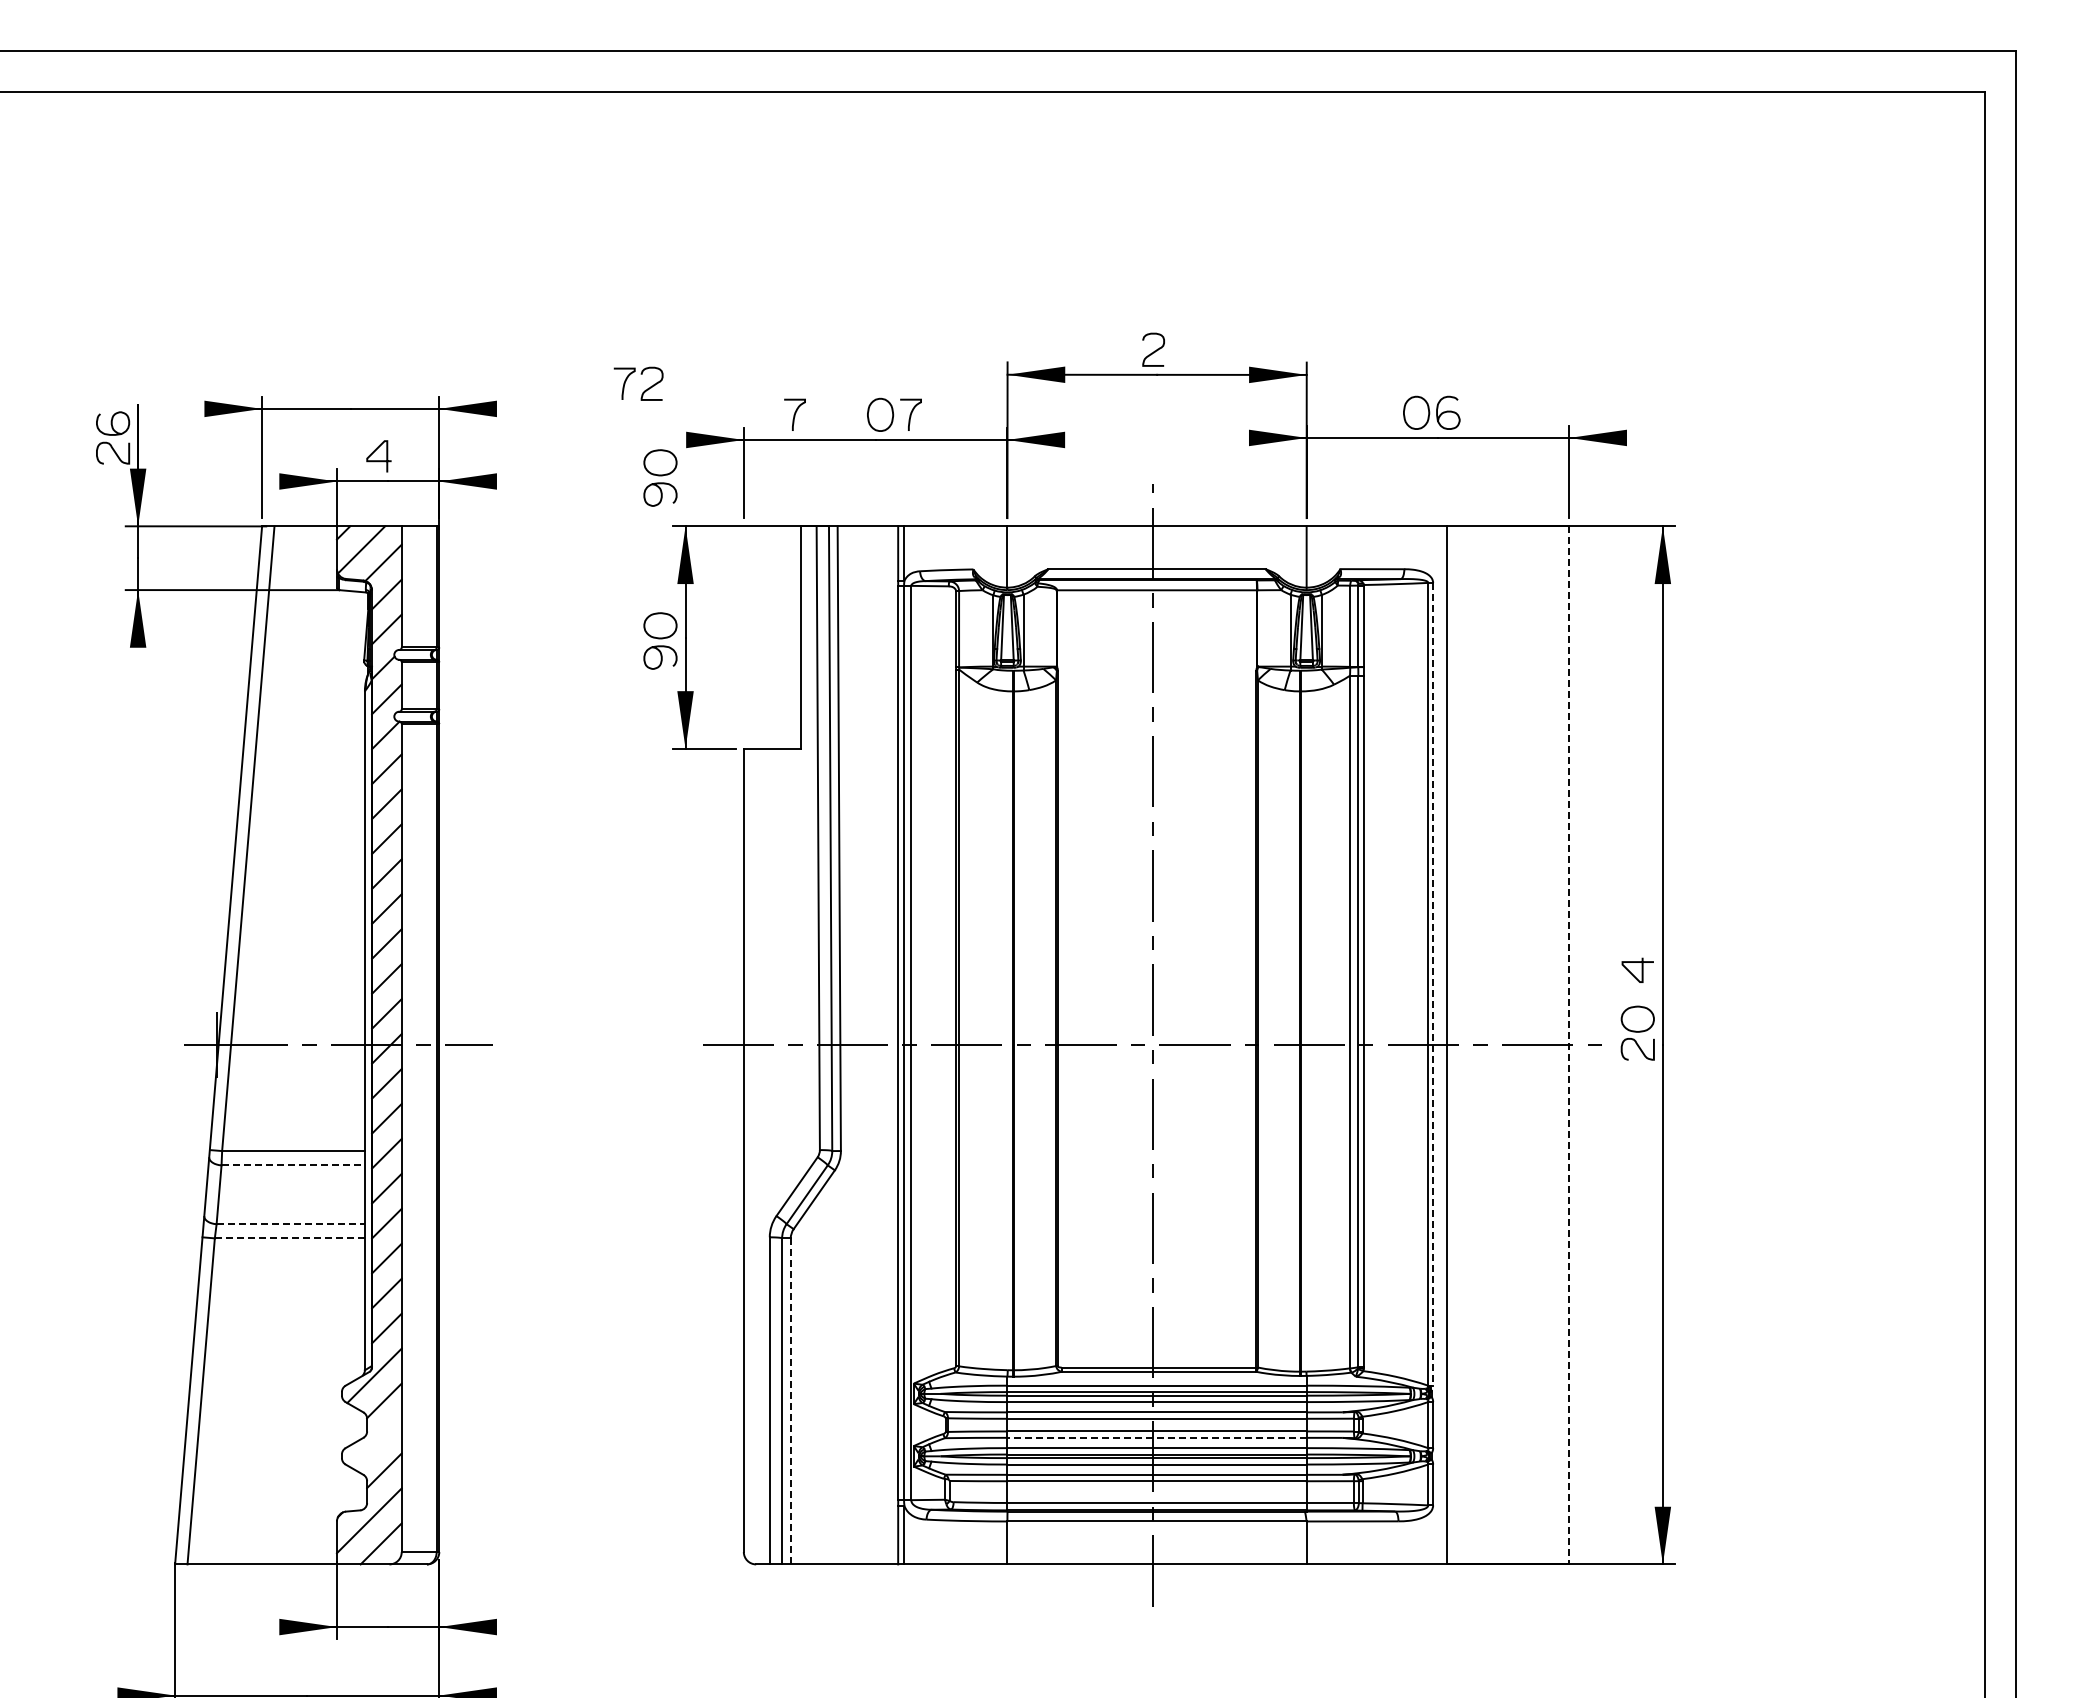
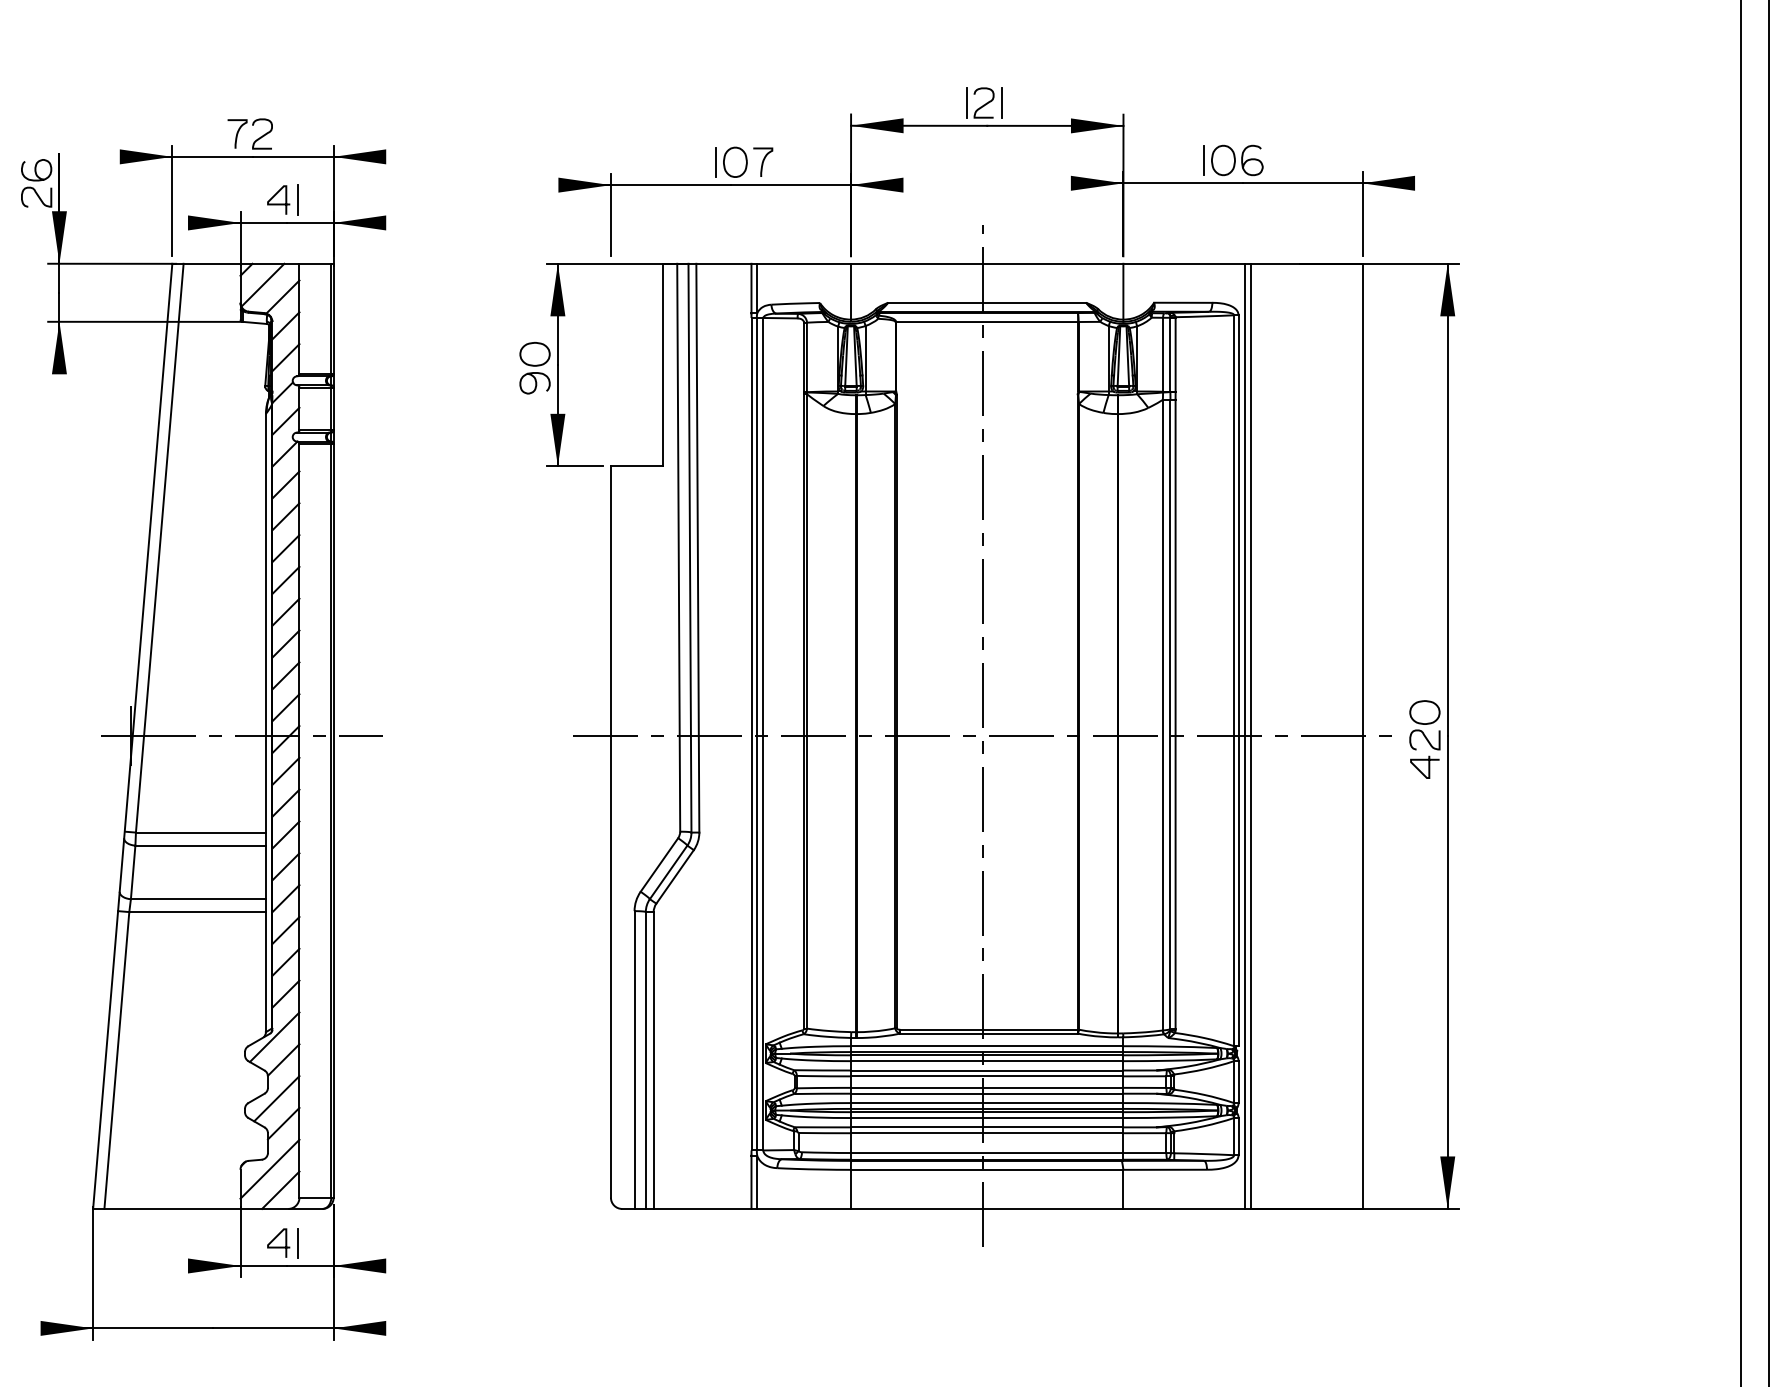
line: (1134, 349) -> (966, 102), added
line: (1172, 349) -> (1001, 102), added
part: (640, 374) -> (251, 125), moved
line: (1394, 412) -> (1203, 160), added
curve: (794, 414) -> (657, 161), removed
line: (858, 414) -> (715, 161), added
line: (400, 456) -> (298, 200), added
part: (660, 477) -> (535, 219), removed
curve: (1641, 969) -> (1428, 766), moved
line: (1433, 984) -> (1238, 680), dashed -> solid
line: (1440, 1045) -> (1245, 736), added
line: (1569, 1045) -> (1362, 736), dashed -> solid
line: (293, 1165) -> (200, 845), dashed -> solid
line: (291, 1224) -> (199, 899), dashed -> solid
line: (290, 1238) -> (198, 912), dashed -> solid
line: (790, 1401) -> (653, 1060), dashed -> solid
line: (1157, 1437) -> (987, 1093), dashed -> solid
line: (376, 1443) -> (276, 1098), added
line: (400, 1601) -> (298, 1242), added
curve: (378, 1605) -> (278, 1246), added

